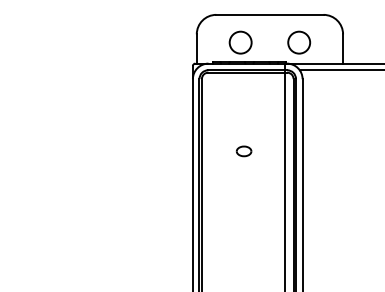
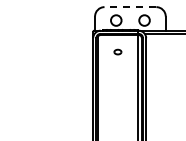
line: (270, 15) -> (130, 7), solid -> dashed
part: (243, 150) -> (117, 51), moved

